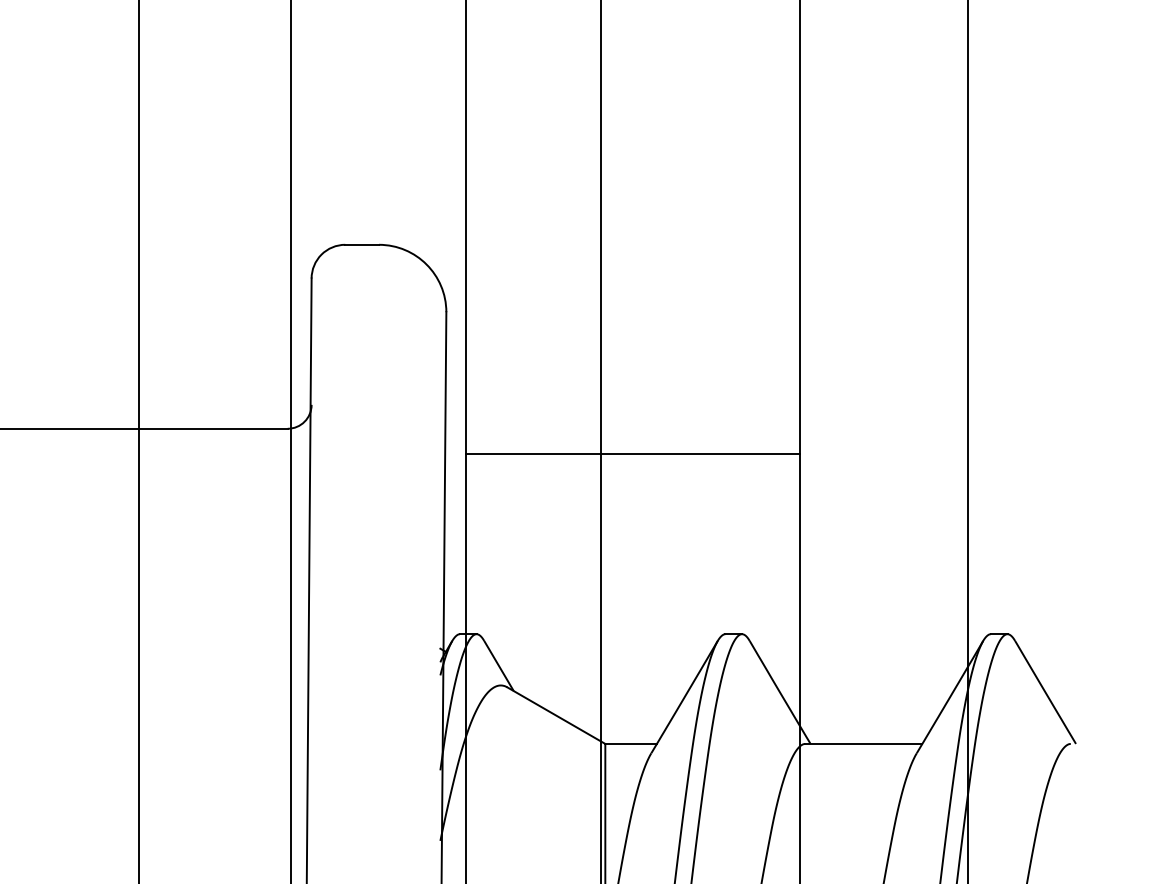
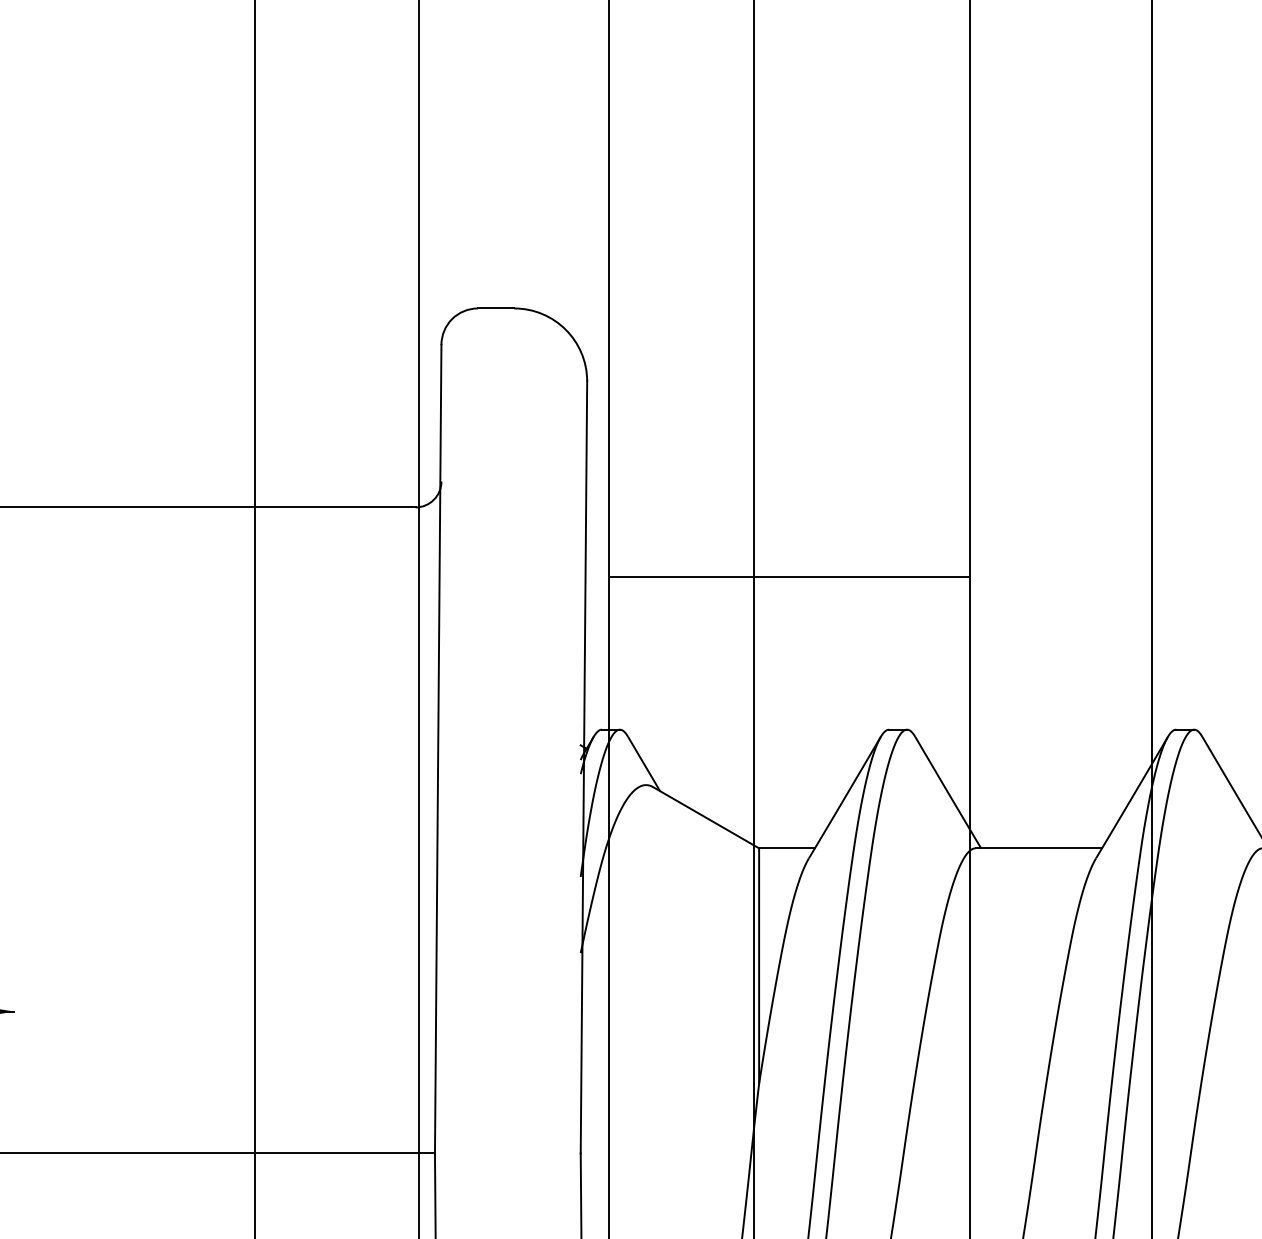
line: (633, 453) -> (789, 577), moved

